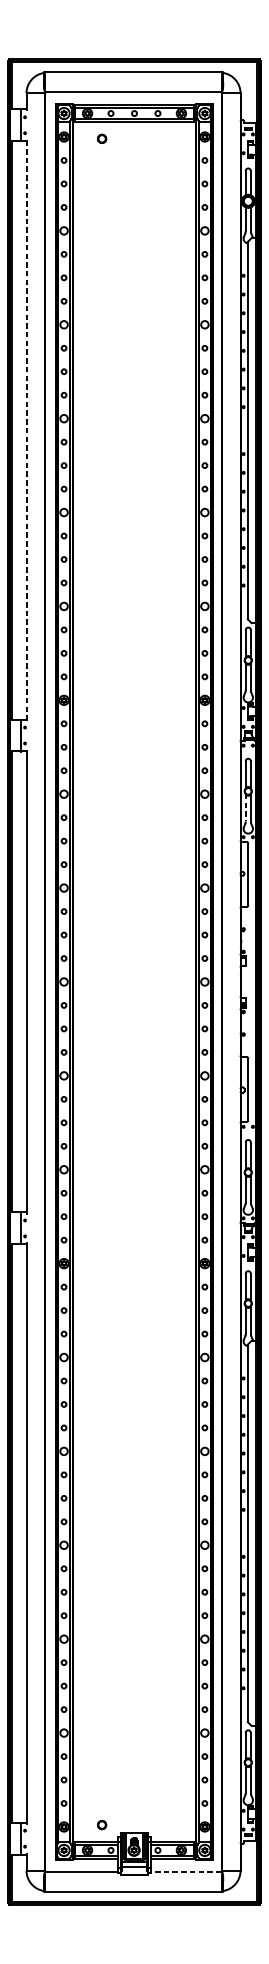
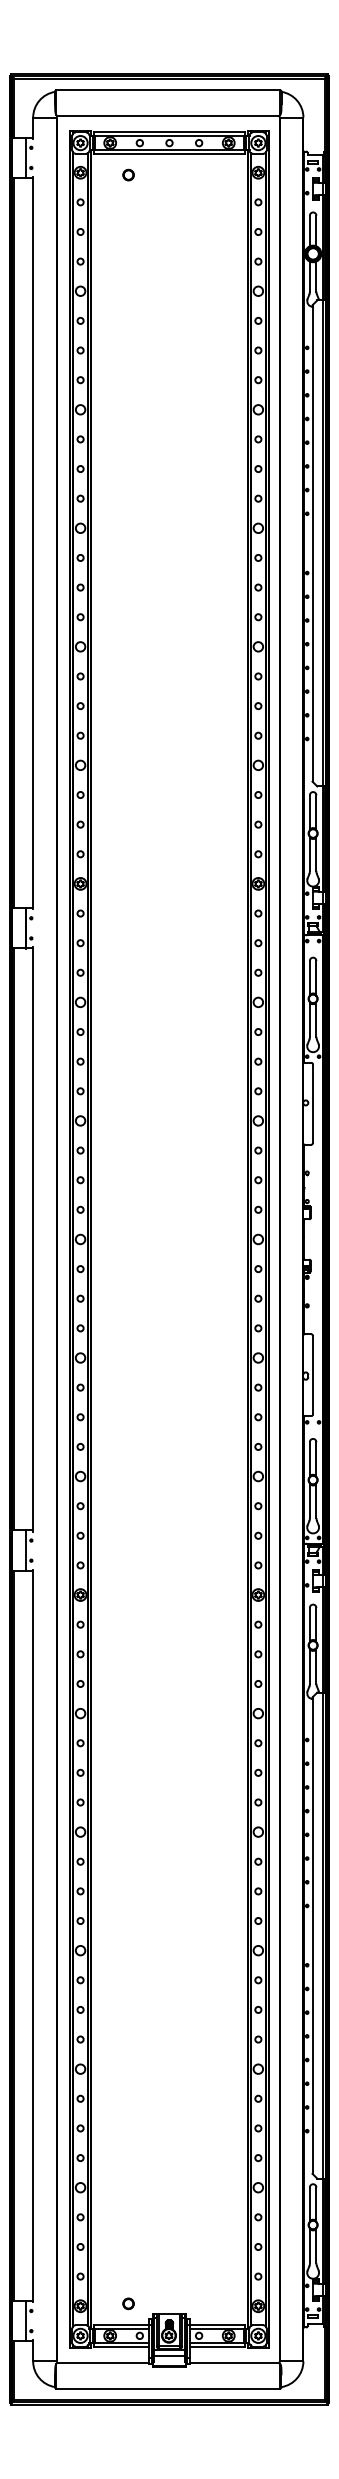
line: (26, 430) -> (33, 543), dashed -> solid
line: (245, 807) -> (309, 1019), dashed -> solid
line: (185, 1871) -> (234, 2362), dashed -> solid

